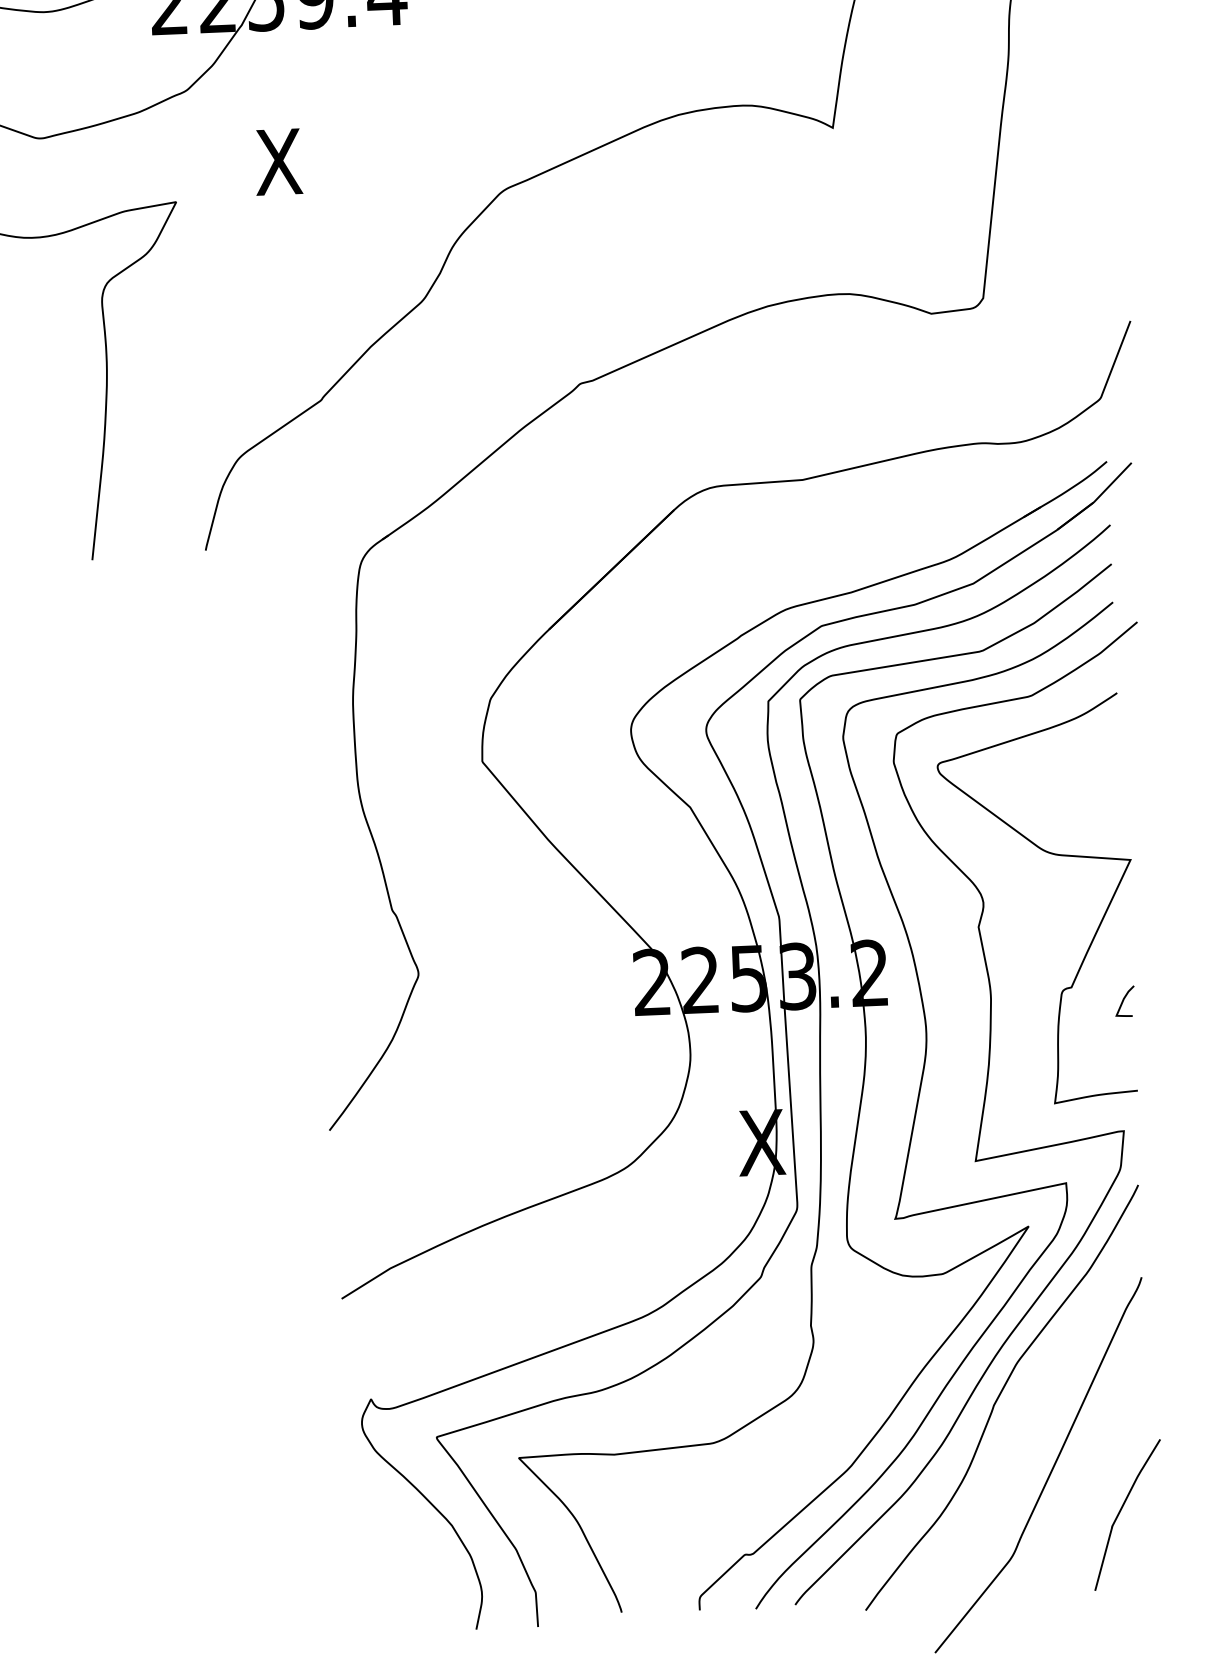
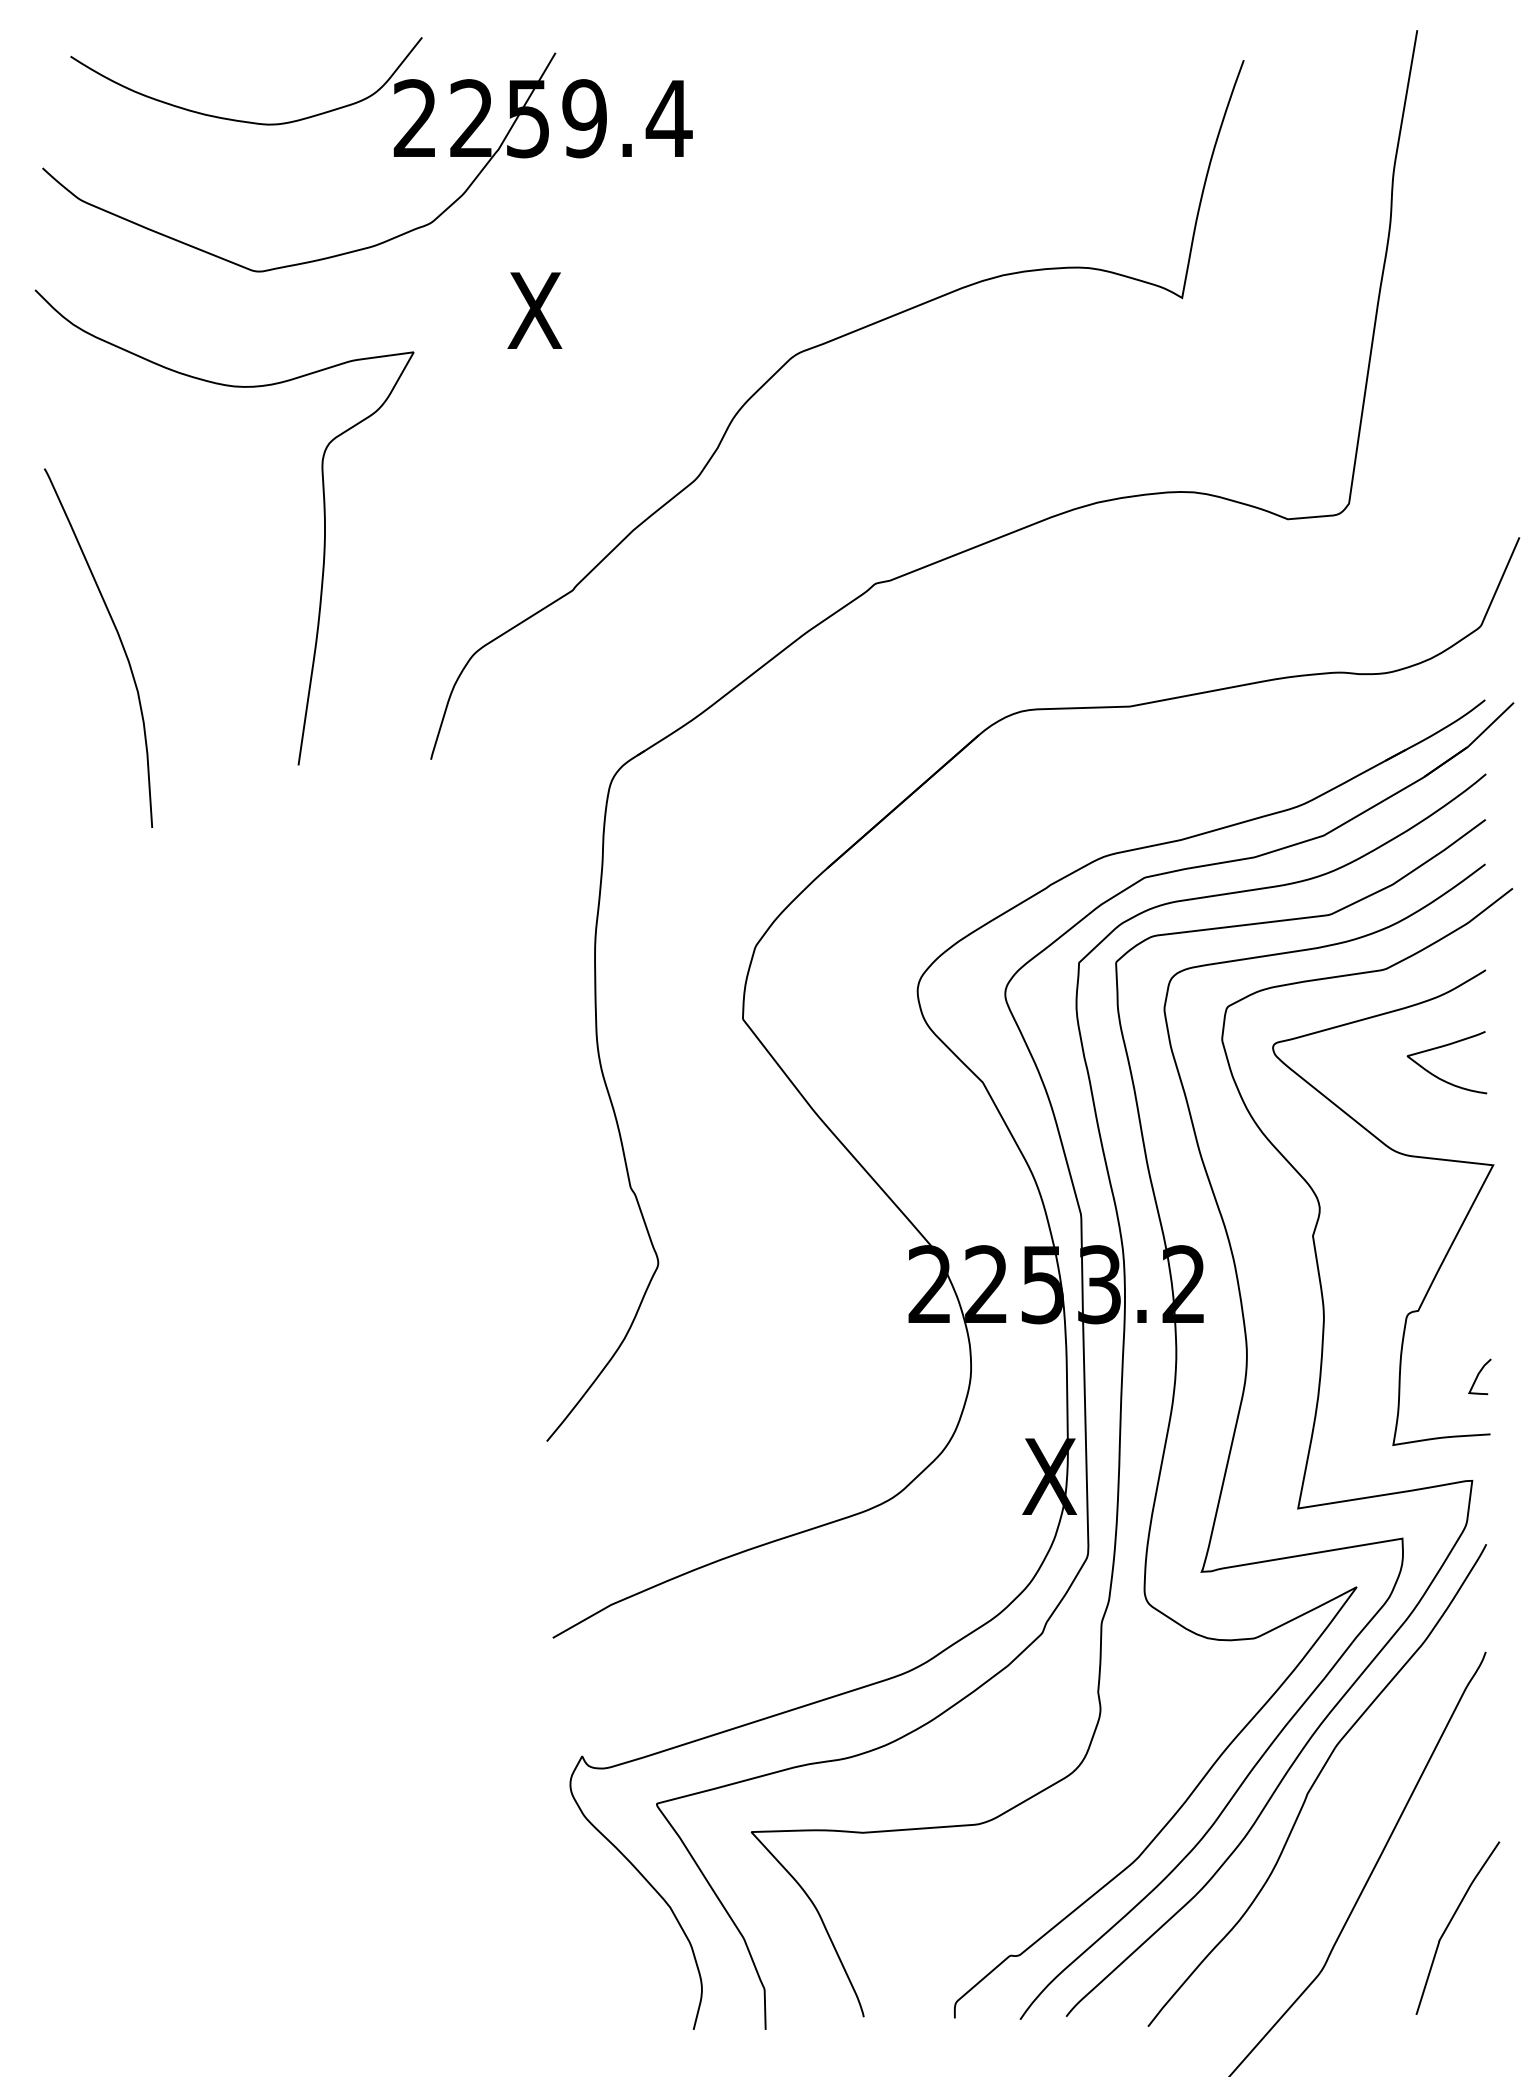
curve: (1082, 760) -> (1442, 1047), added
curve: (1123, 1001) -> (1478, 1376), moved

